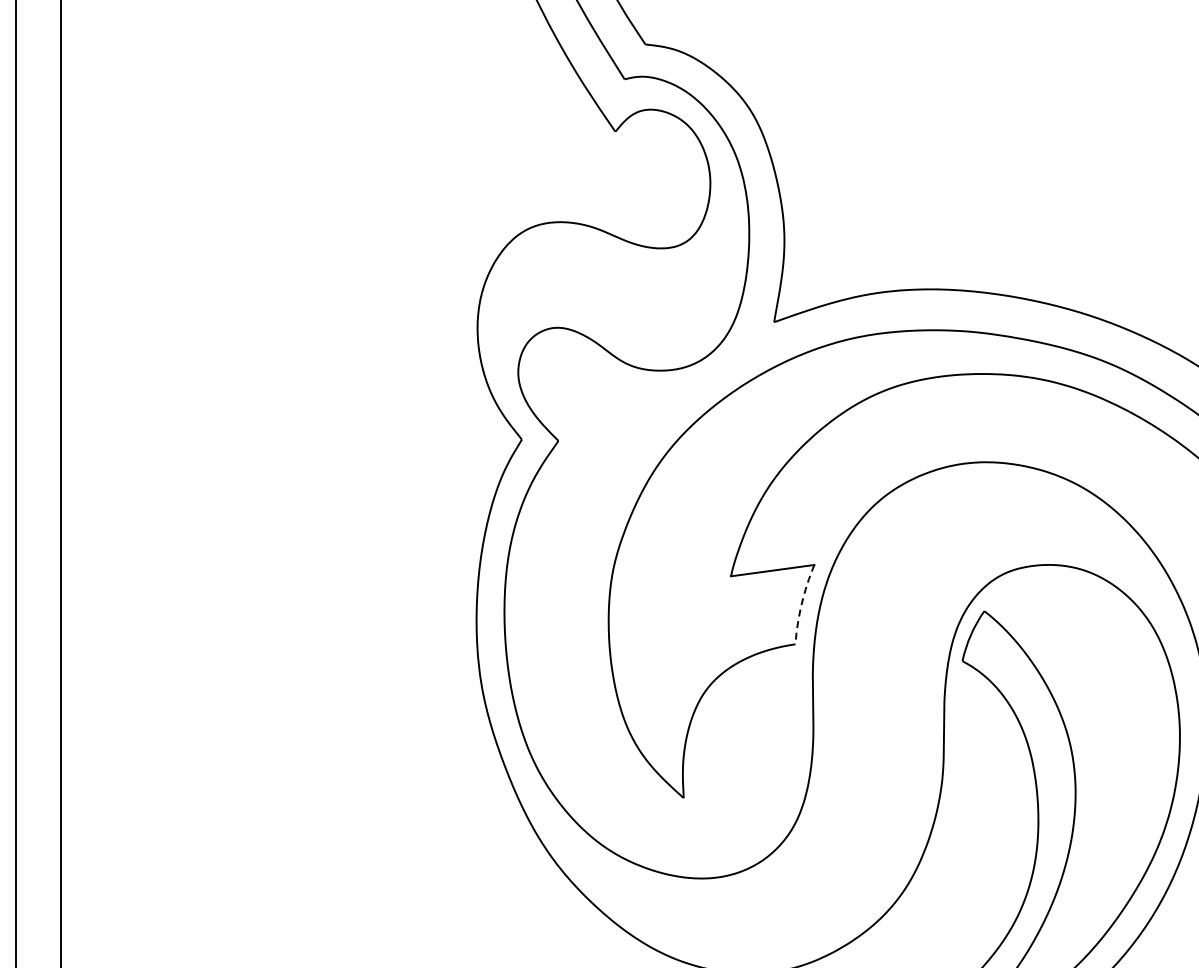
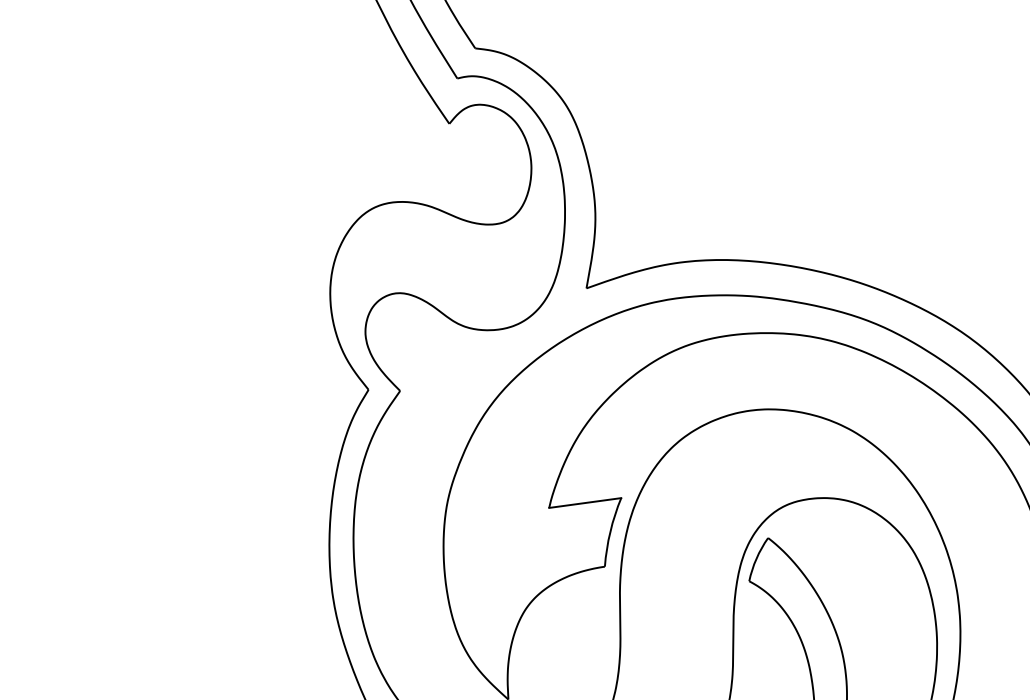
arc: (801, 603) -> (610, 531), dashed -> solid

